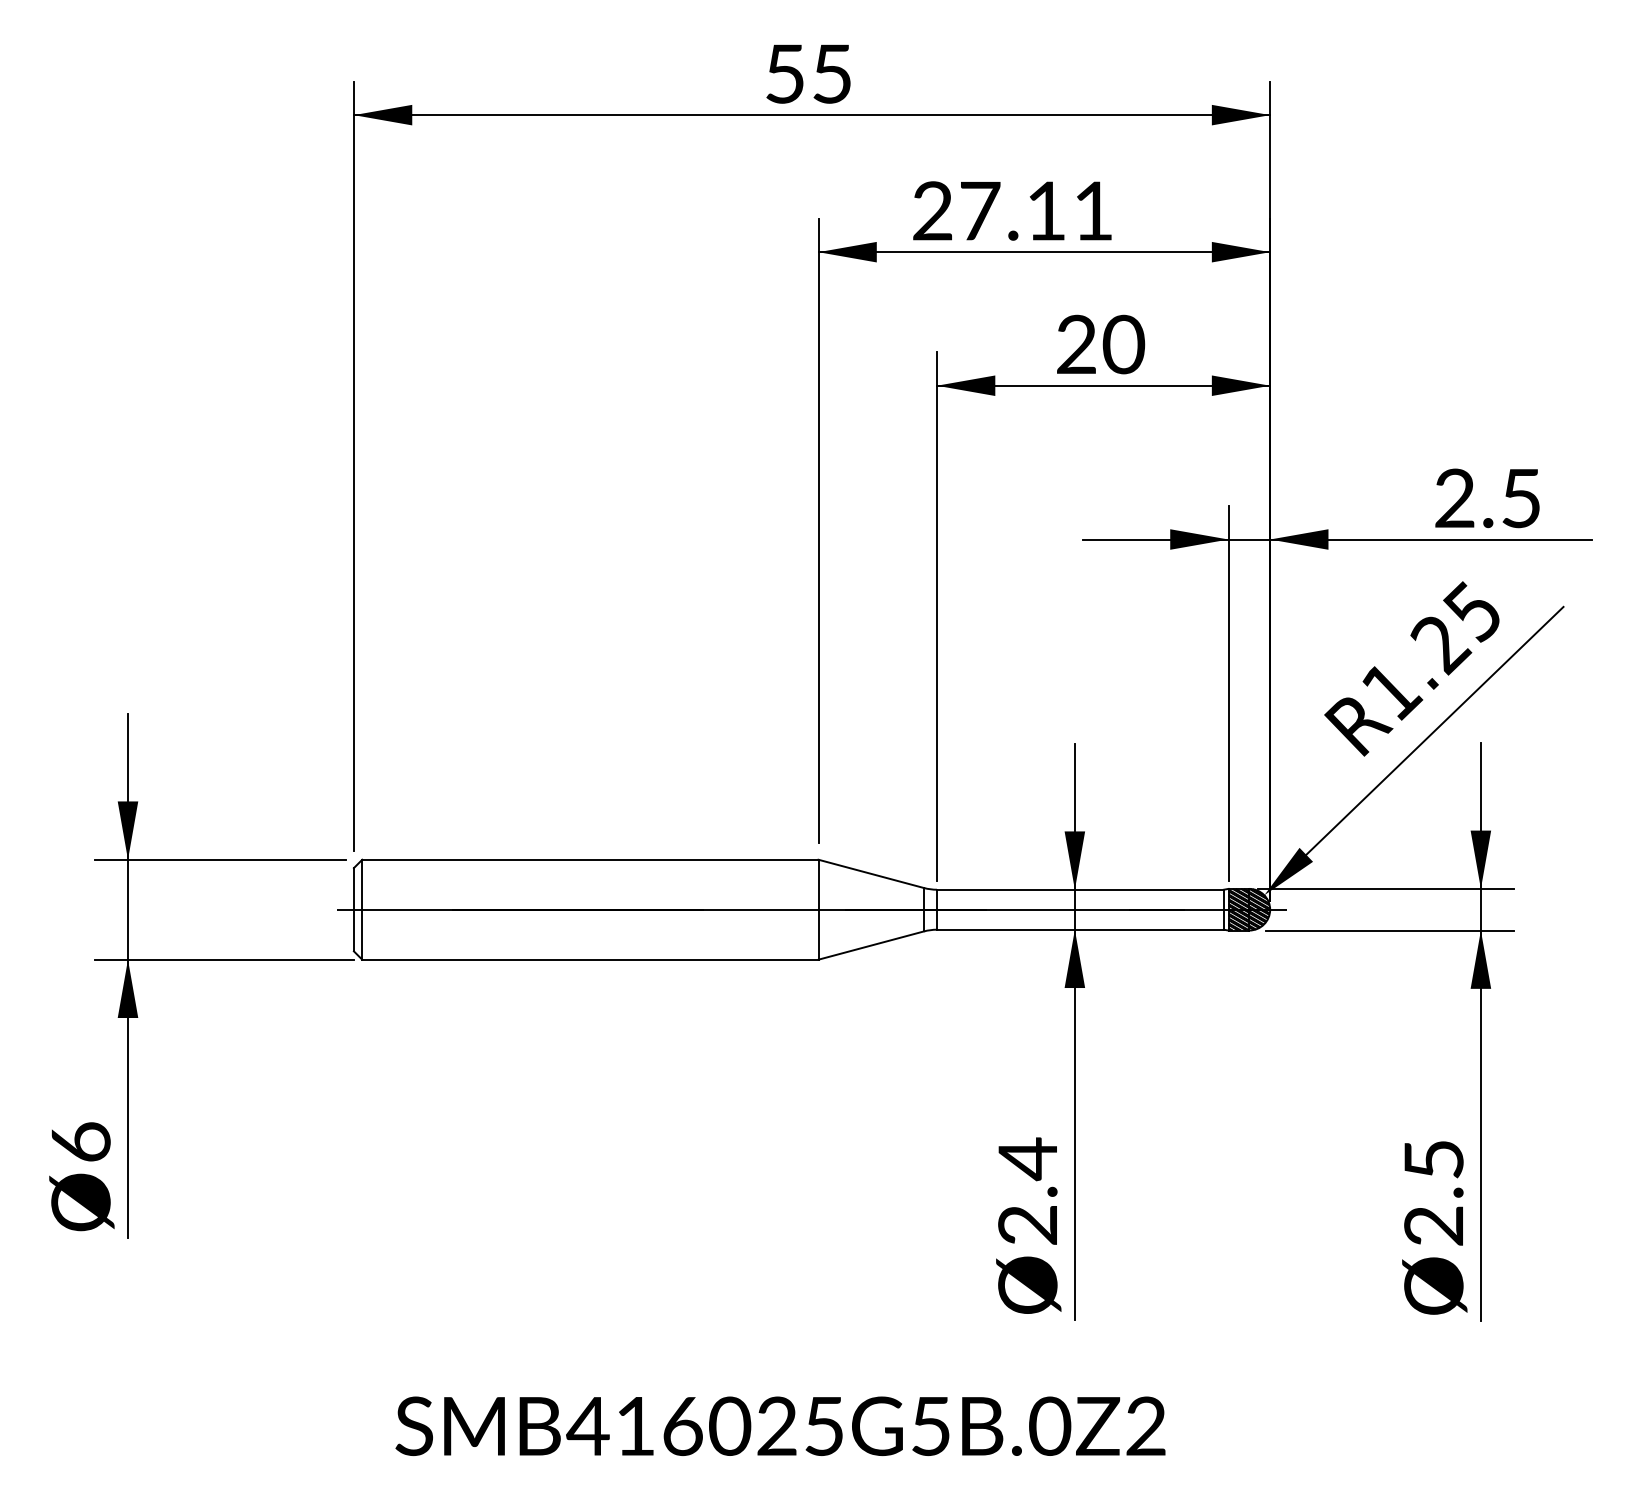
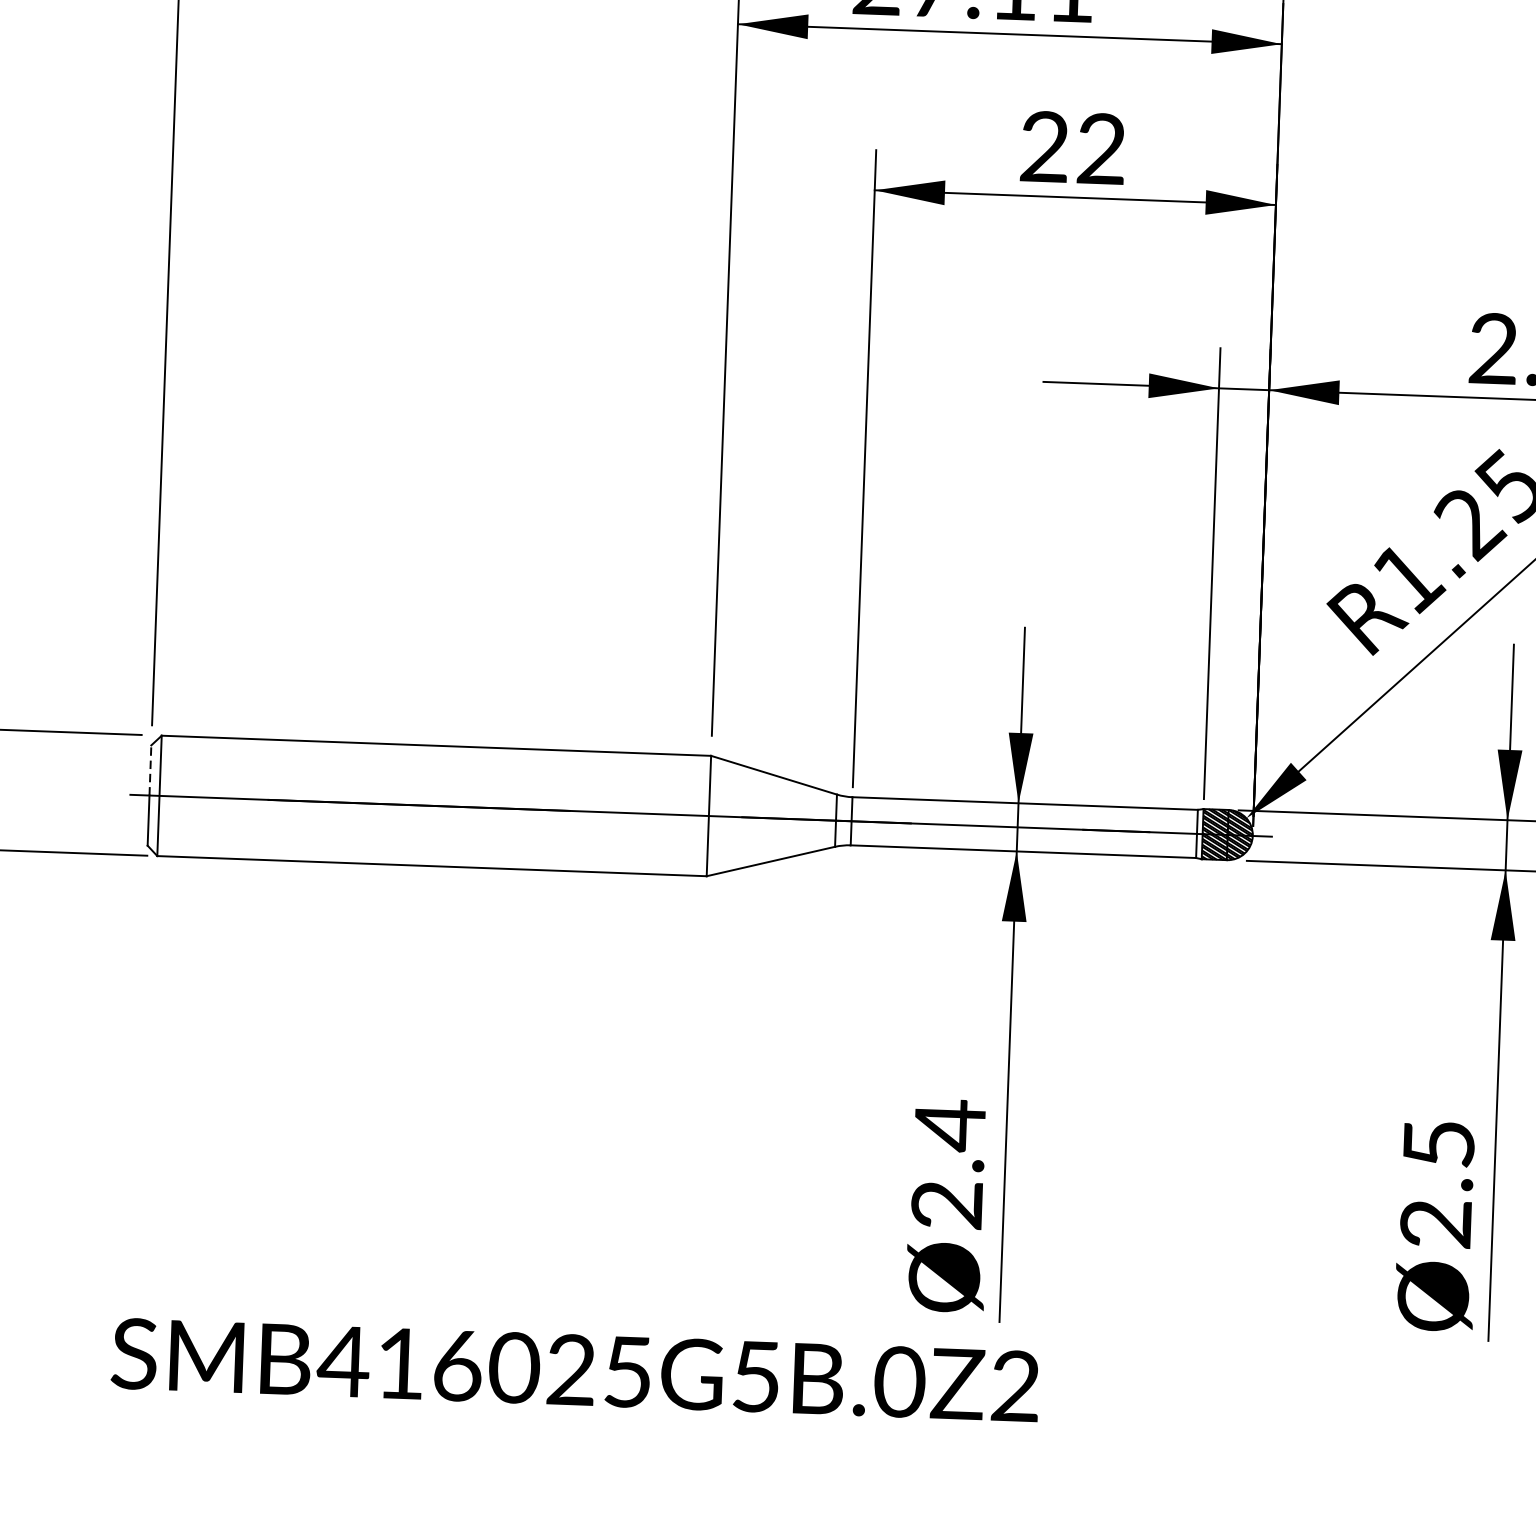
text: (1123, 344) -> (1101, 148), 20 -> 22
line: (353, 888) -> (149, 769), solid -> dashed
text: (780, 1425) -> (575, 1369), moved

